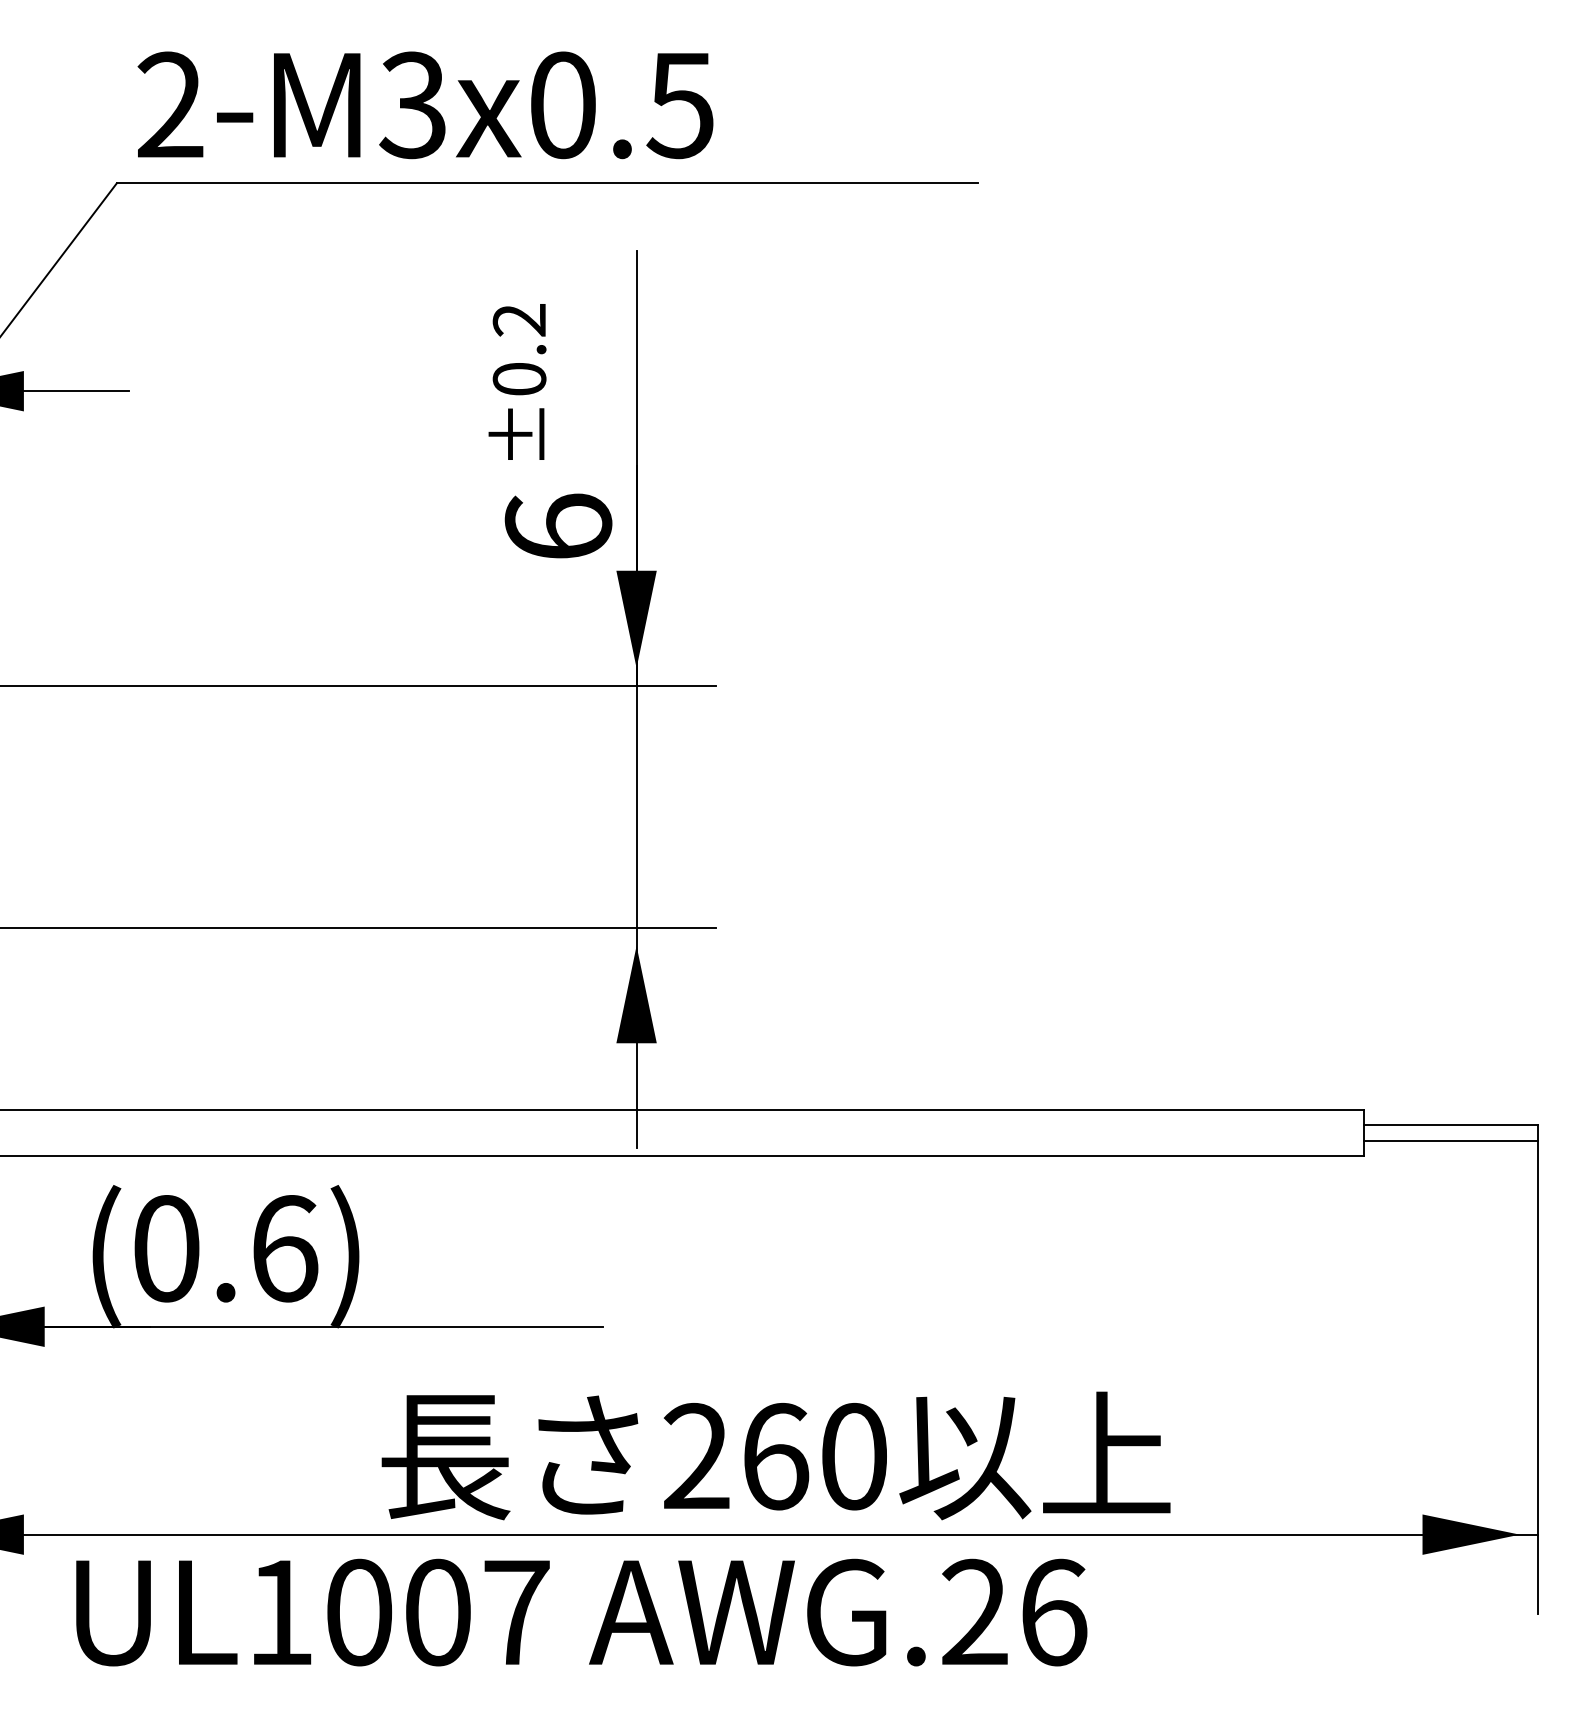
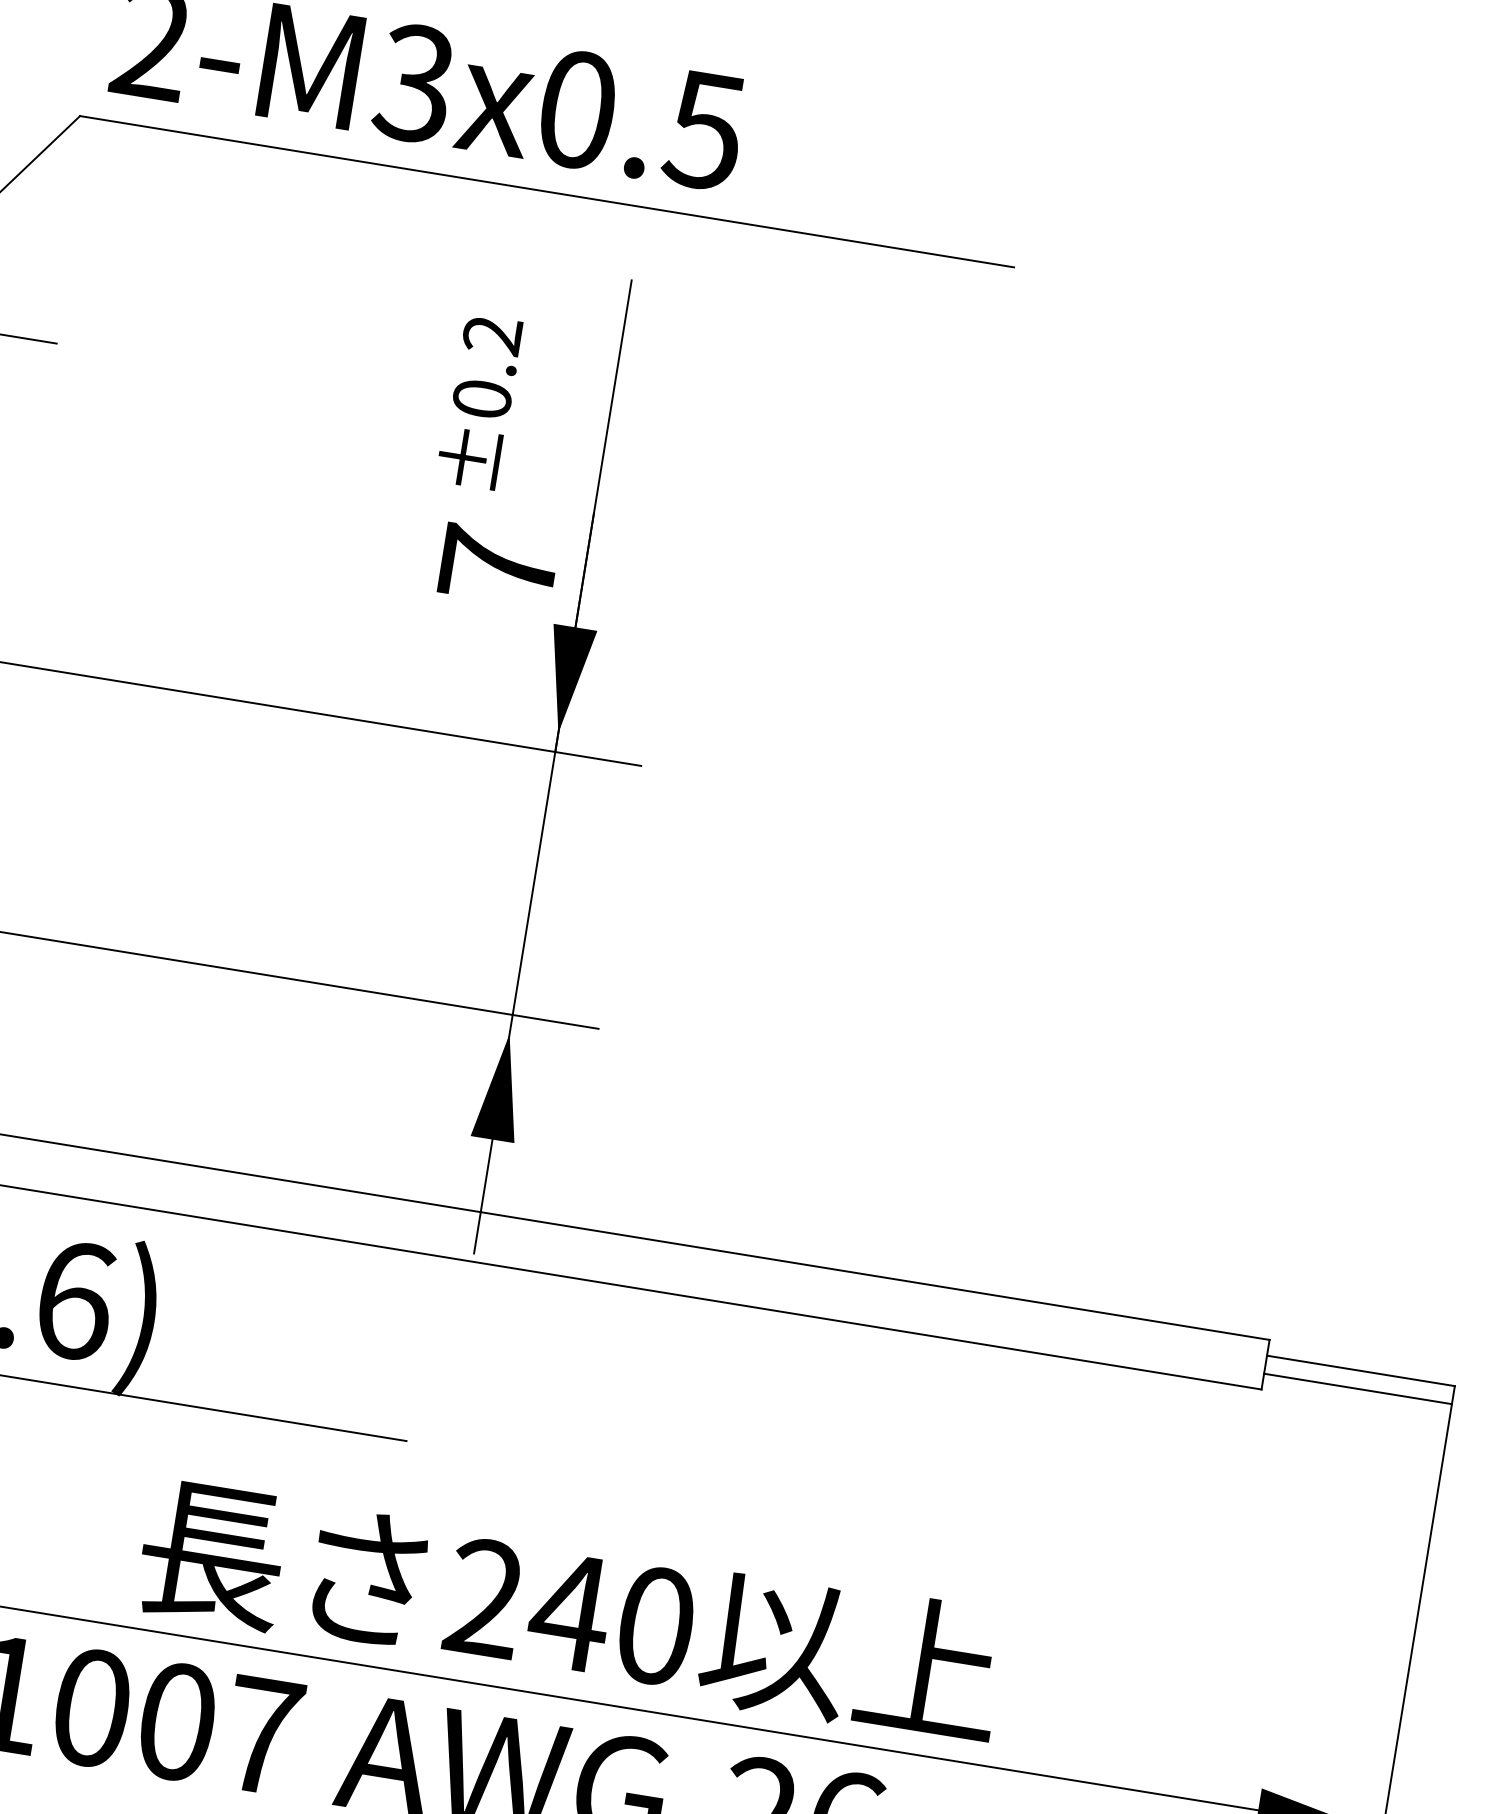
text: (558, 526) -> (498, 565), 6 -> 7
text: (774, 1456) -> (569, 1611), 260 -> 240

